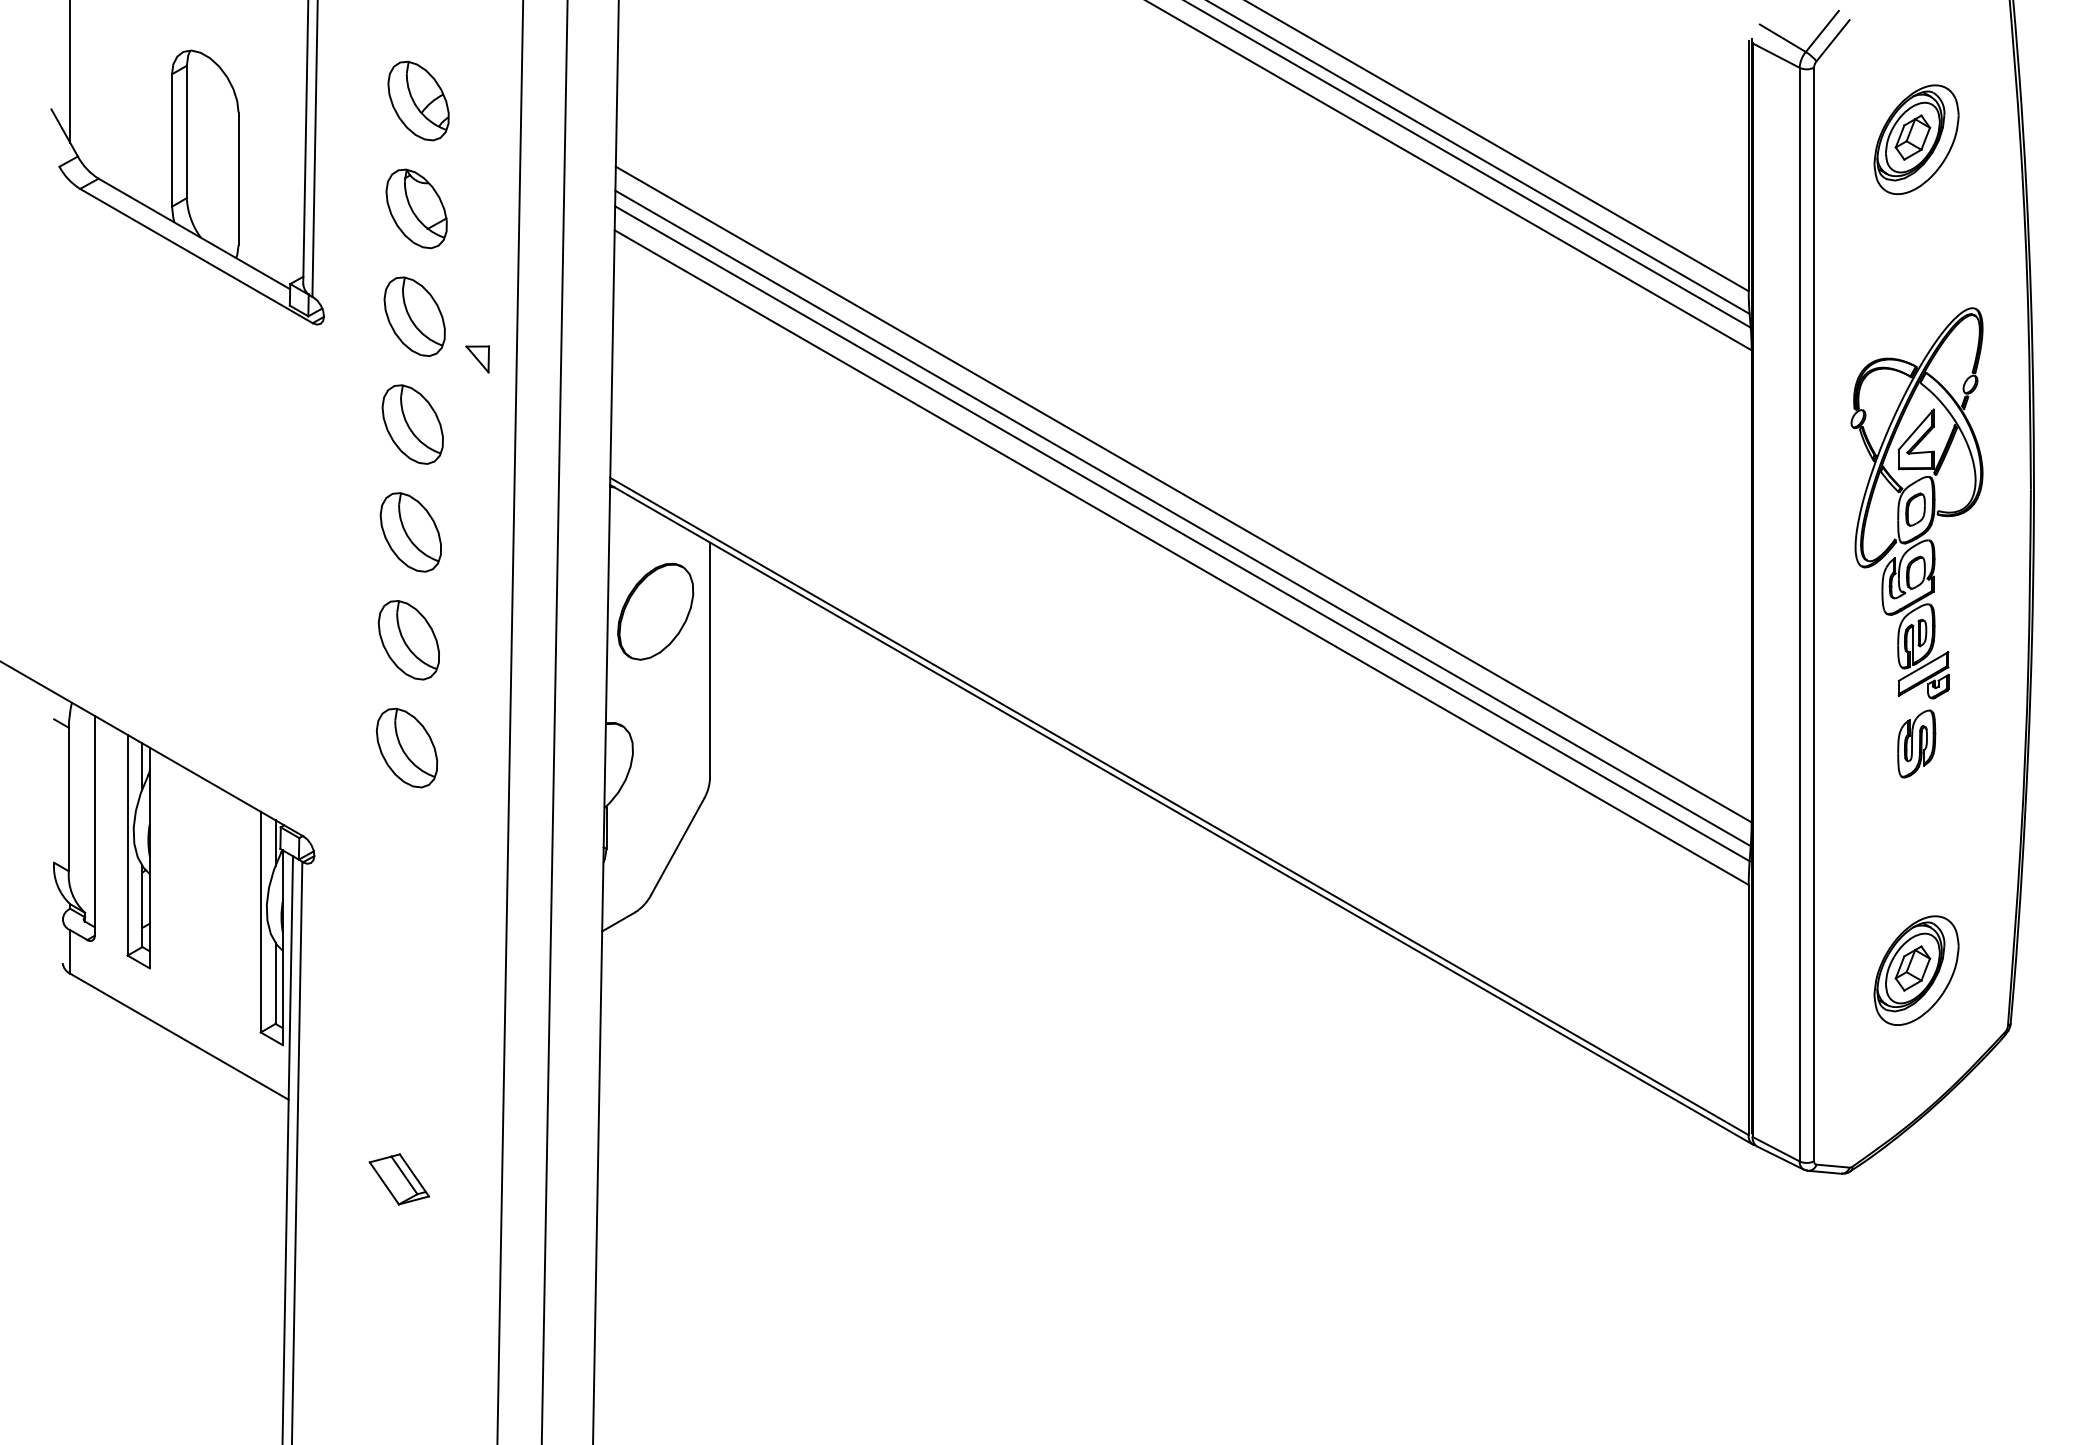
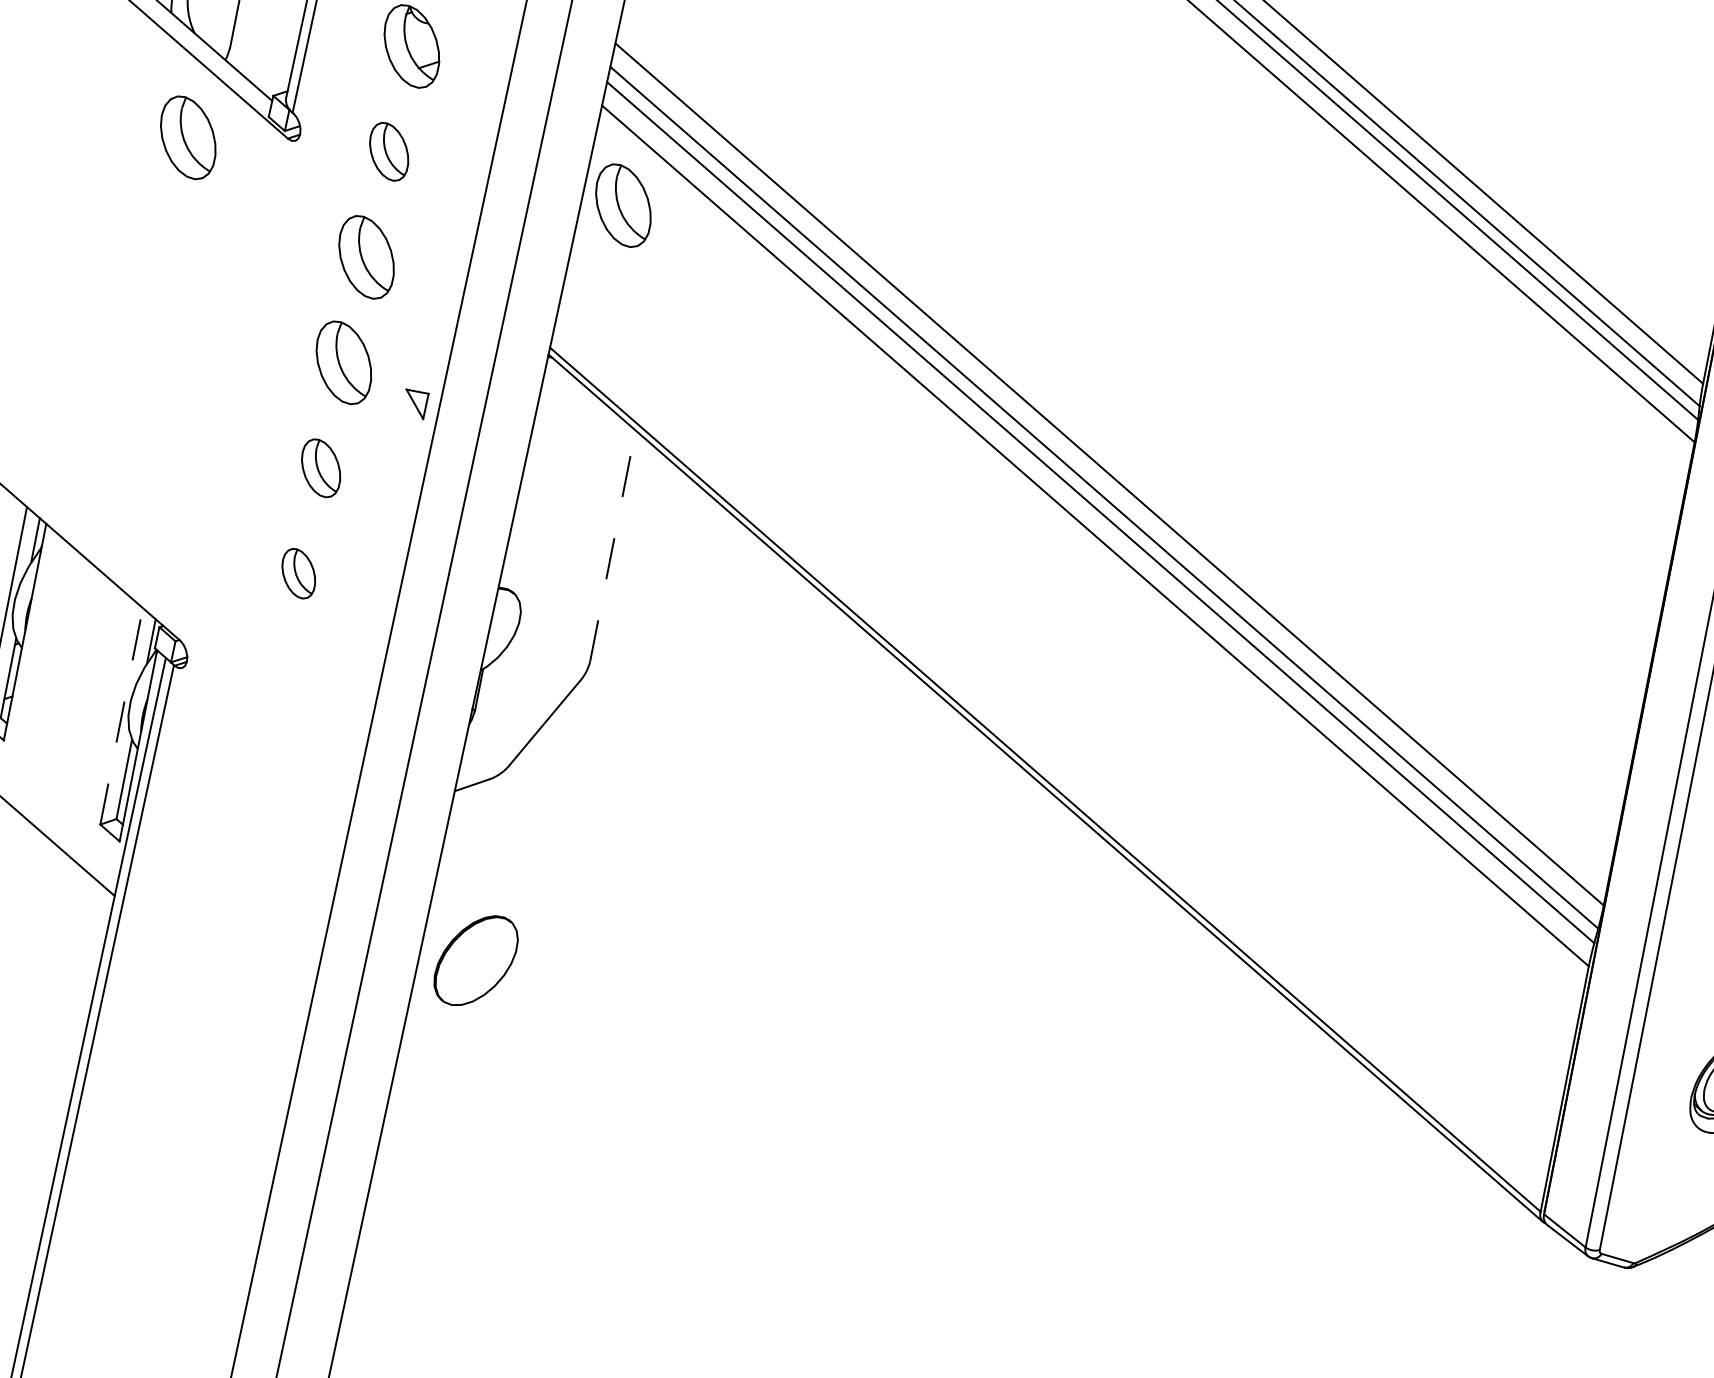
part: (414, 316) -> (389, 151), size x0.7
part: (654, 324) -> (622, 205), added
part: (214, 341) -> (187, 137), added
part: (477, 359) -> (414, 404), moved
part: (655, 611) -> (475, 960), moved
part: (408, 640) -> (320, 468), size x0.7
line: (710, 660) -> (613, 546), solid -> dashed
part: (407, 747) -> (299, 573), size x0.6
line: (260, 921) -> (121, 715), solid -> dashed
part: (399, 1179) -> (208, 995), removed

